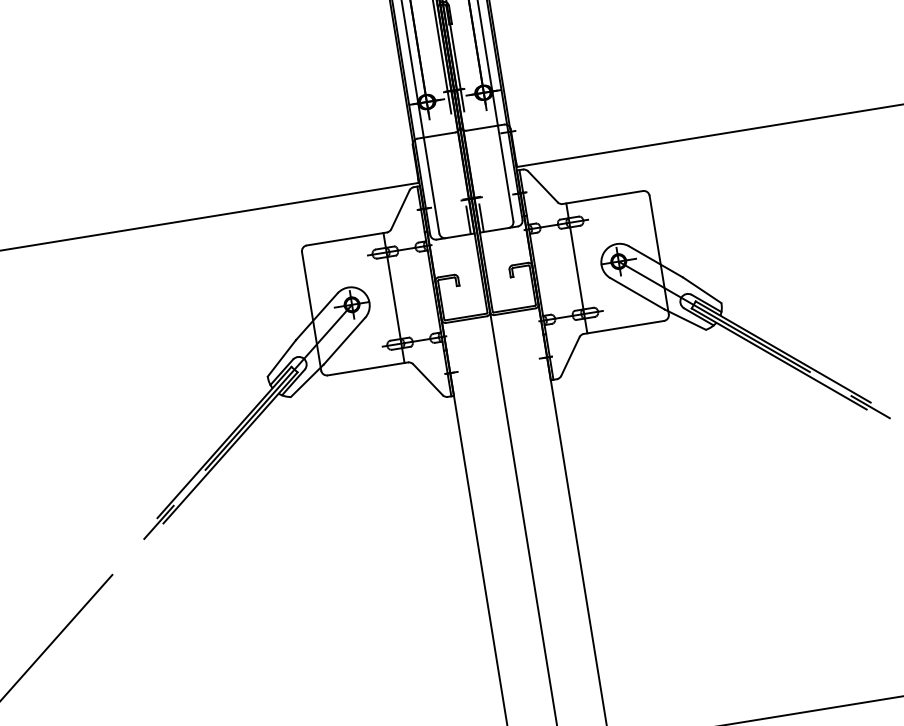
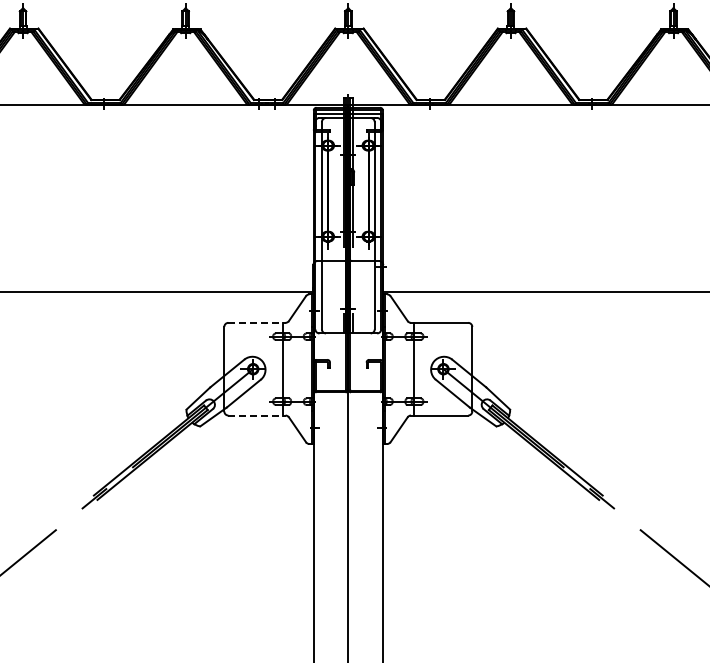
line: (346, 238) -> (256, 322), solid -> dashed
line: (367, 368) -> (256, 415), solid -> dashed

